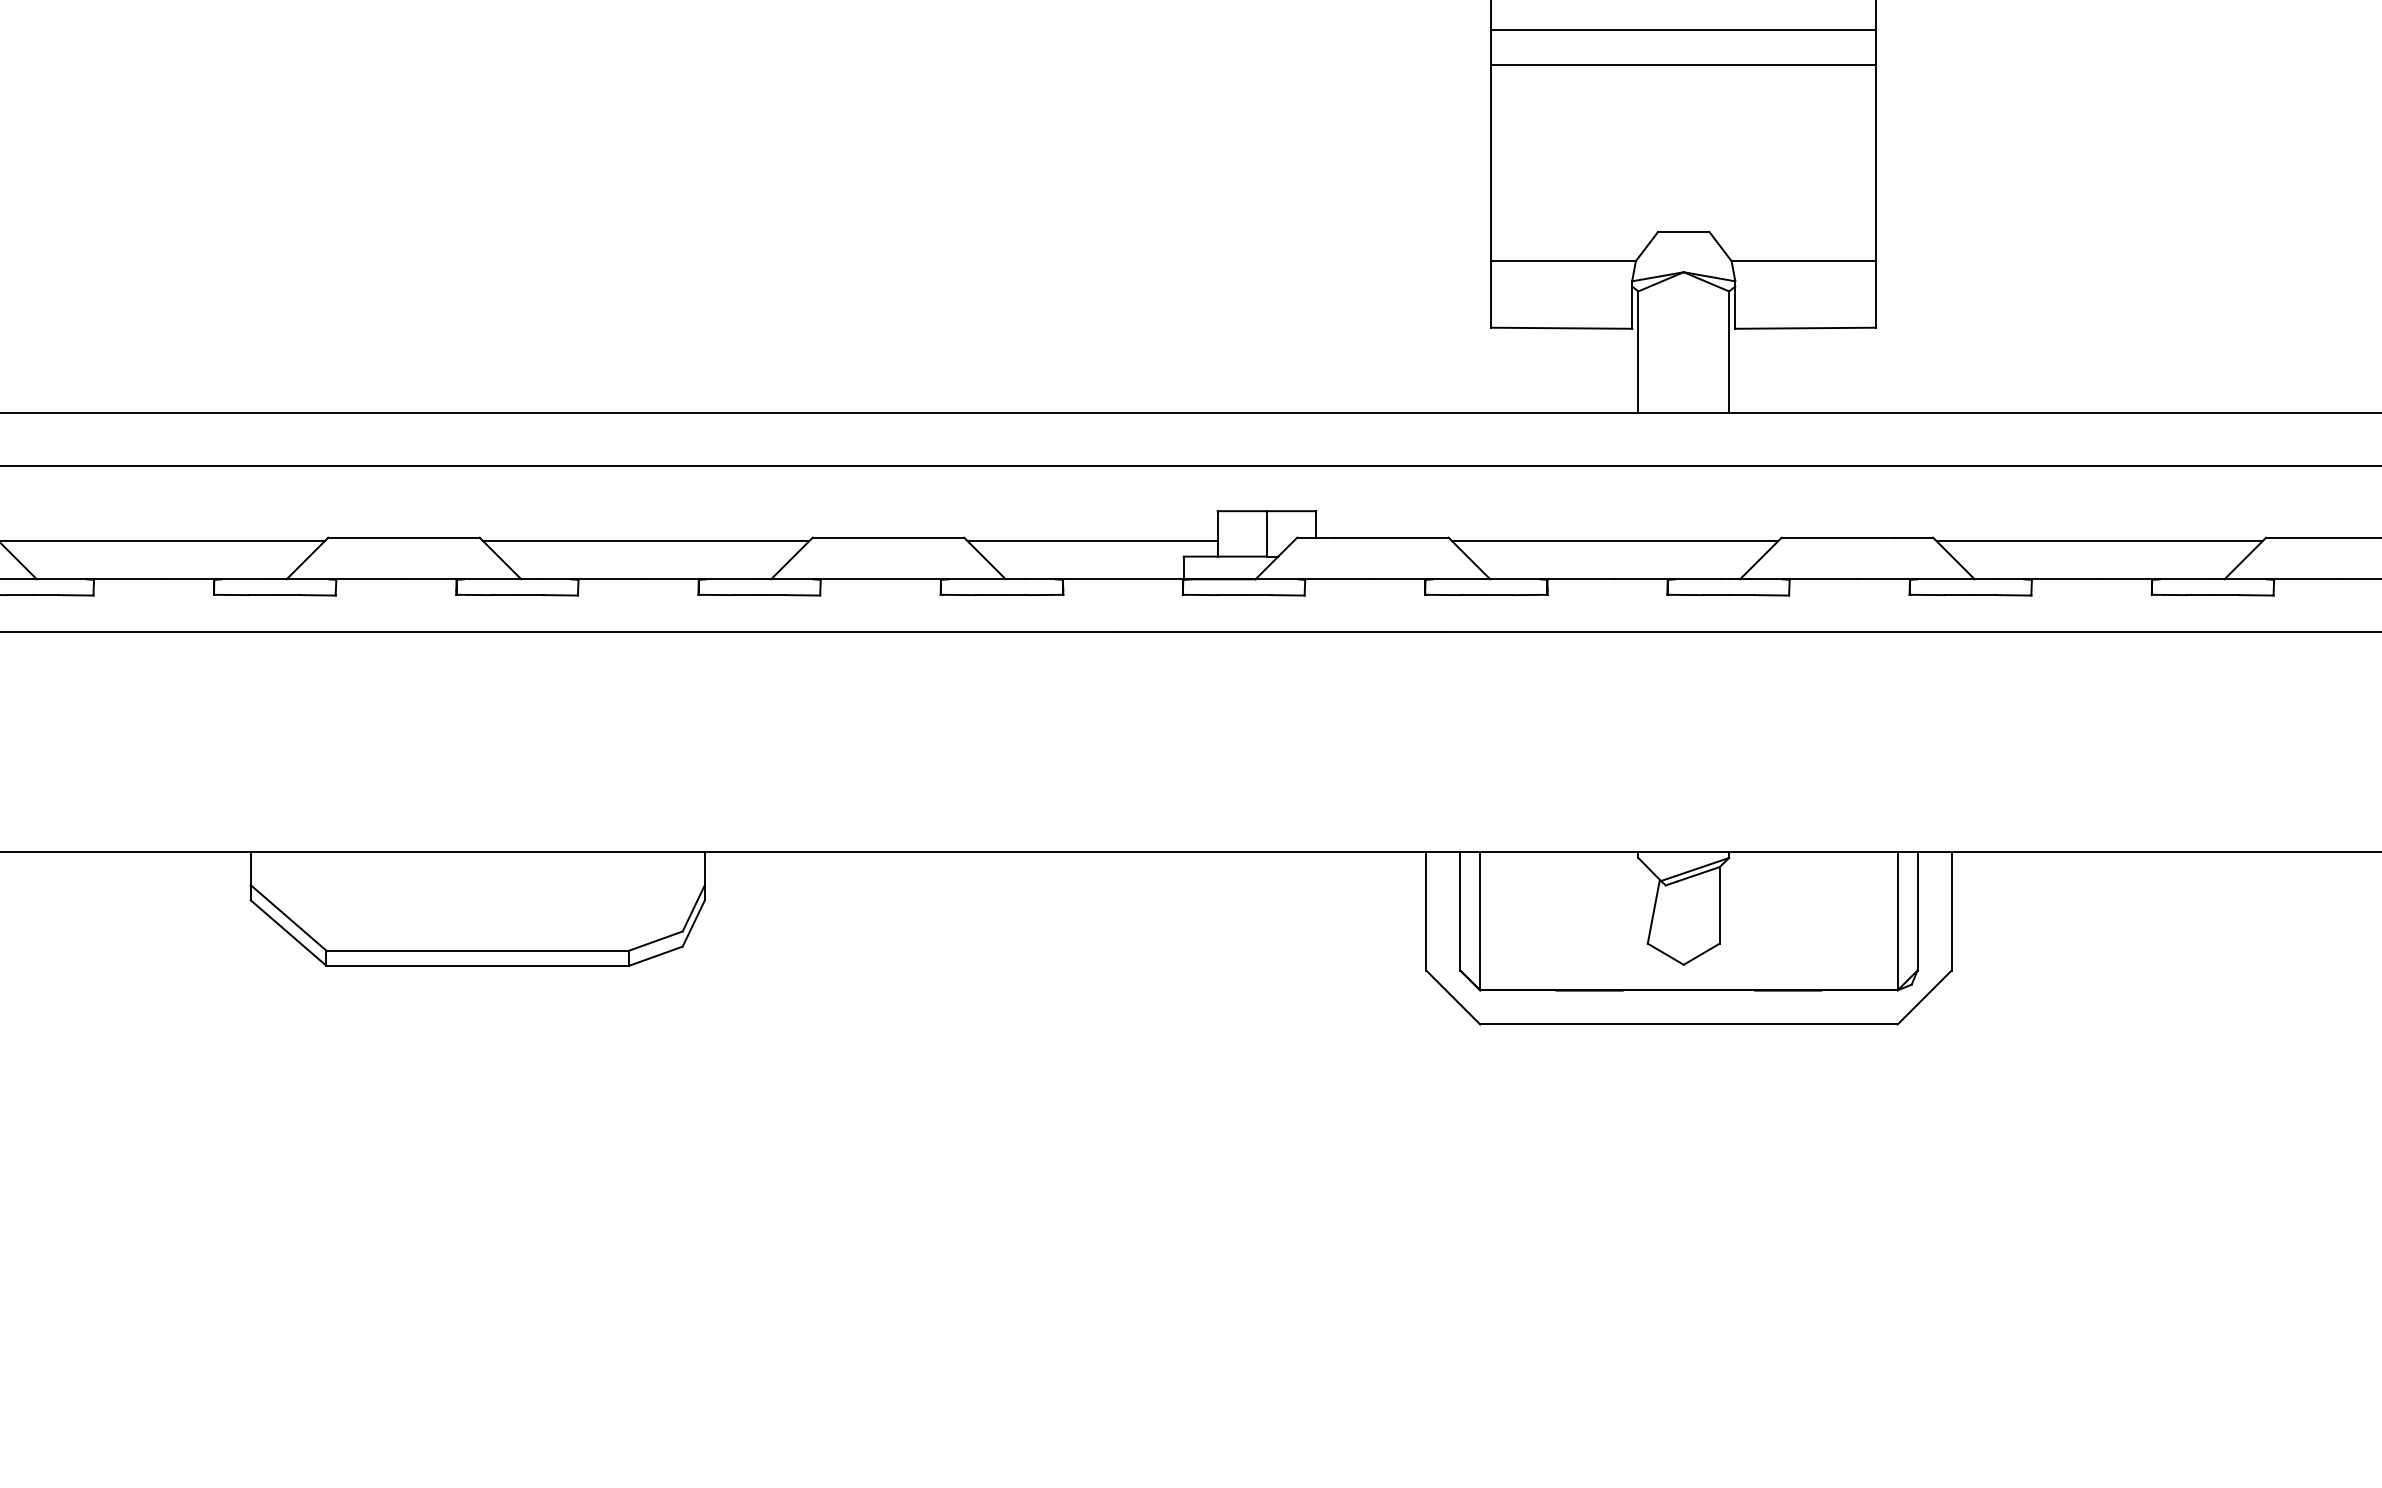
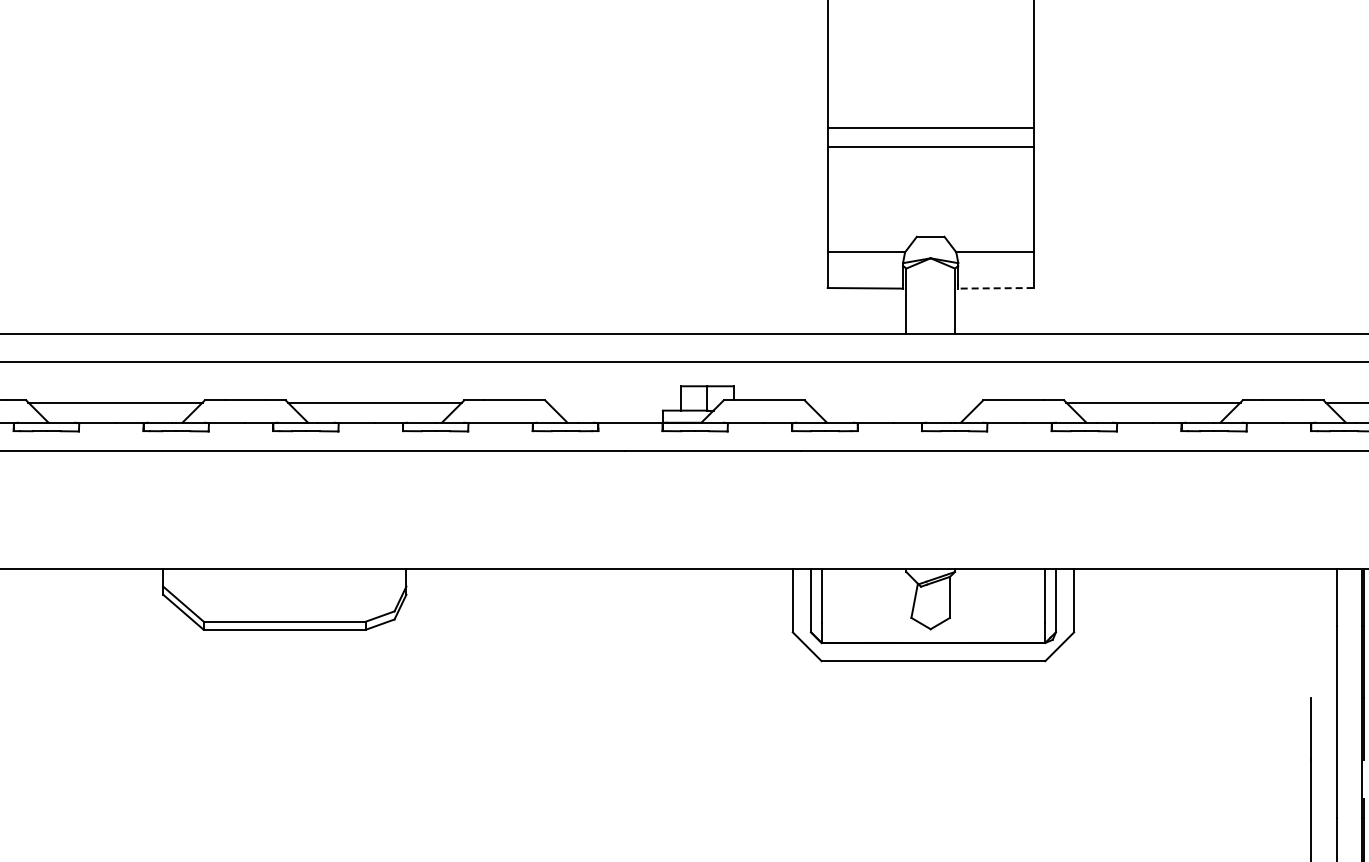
line: (1804, 328) -> (995, 288), solid -> dashed
line: (1093, 541) -> (614, 402), removed
line: (1614, 541) -> (893, 402), removed

